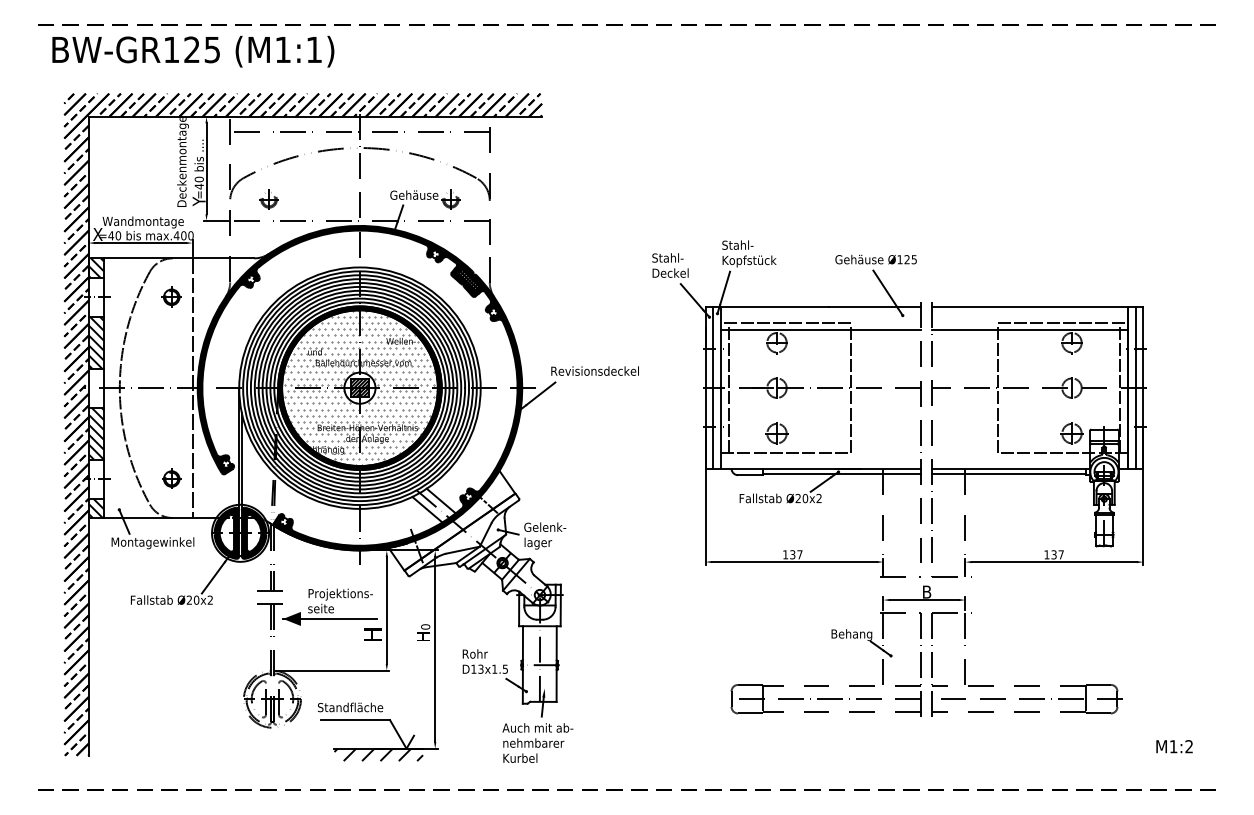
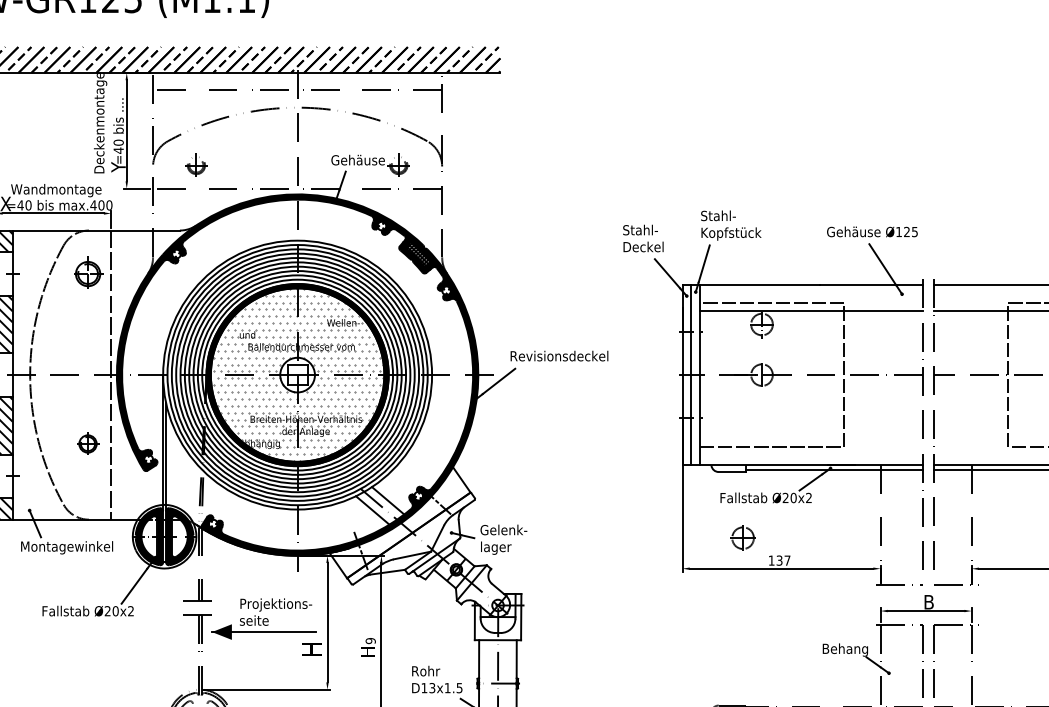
part: (171, 296) -> (87, 273), size x1.4
hatch: (359, 388) -> (297, 375), removed
line: (728, 388) -> (708, 375), removed
part: (776, 433) -> (742, 538), moved
part: (171, 478) -> (87, 443), moved
text: (425, 626) -> (370, 640), 0 -> 9

